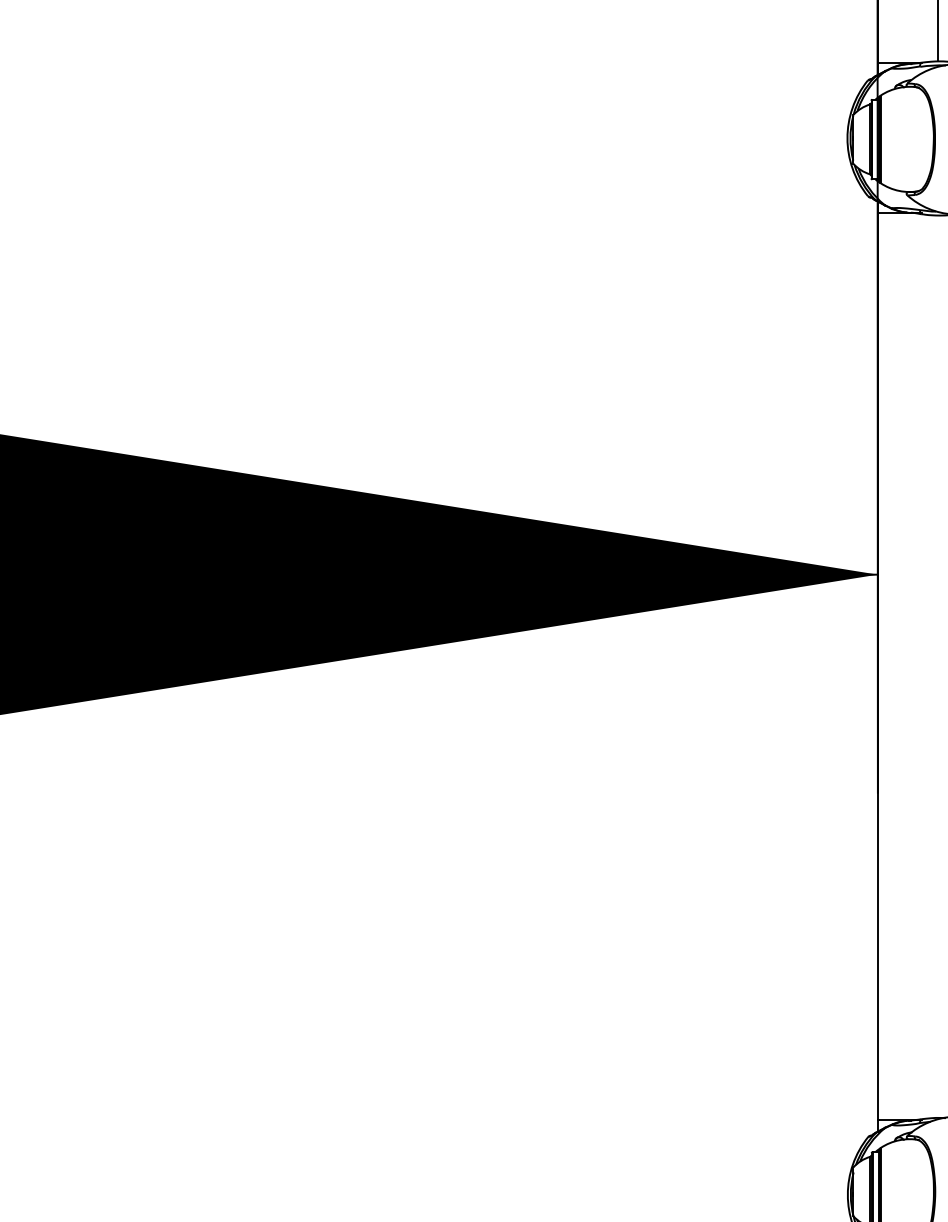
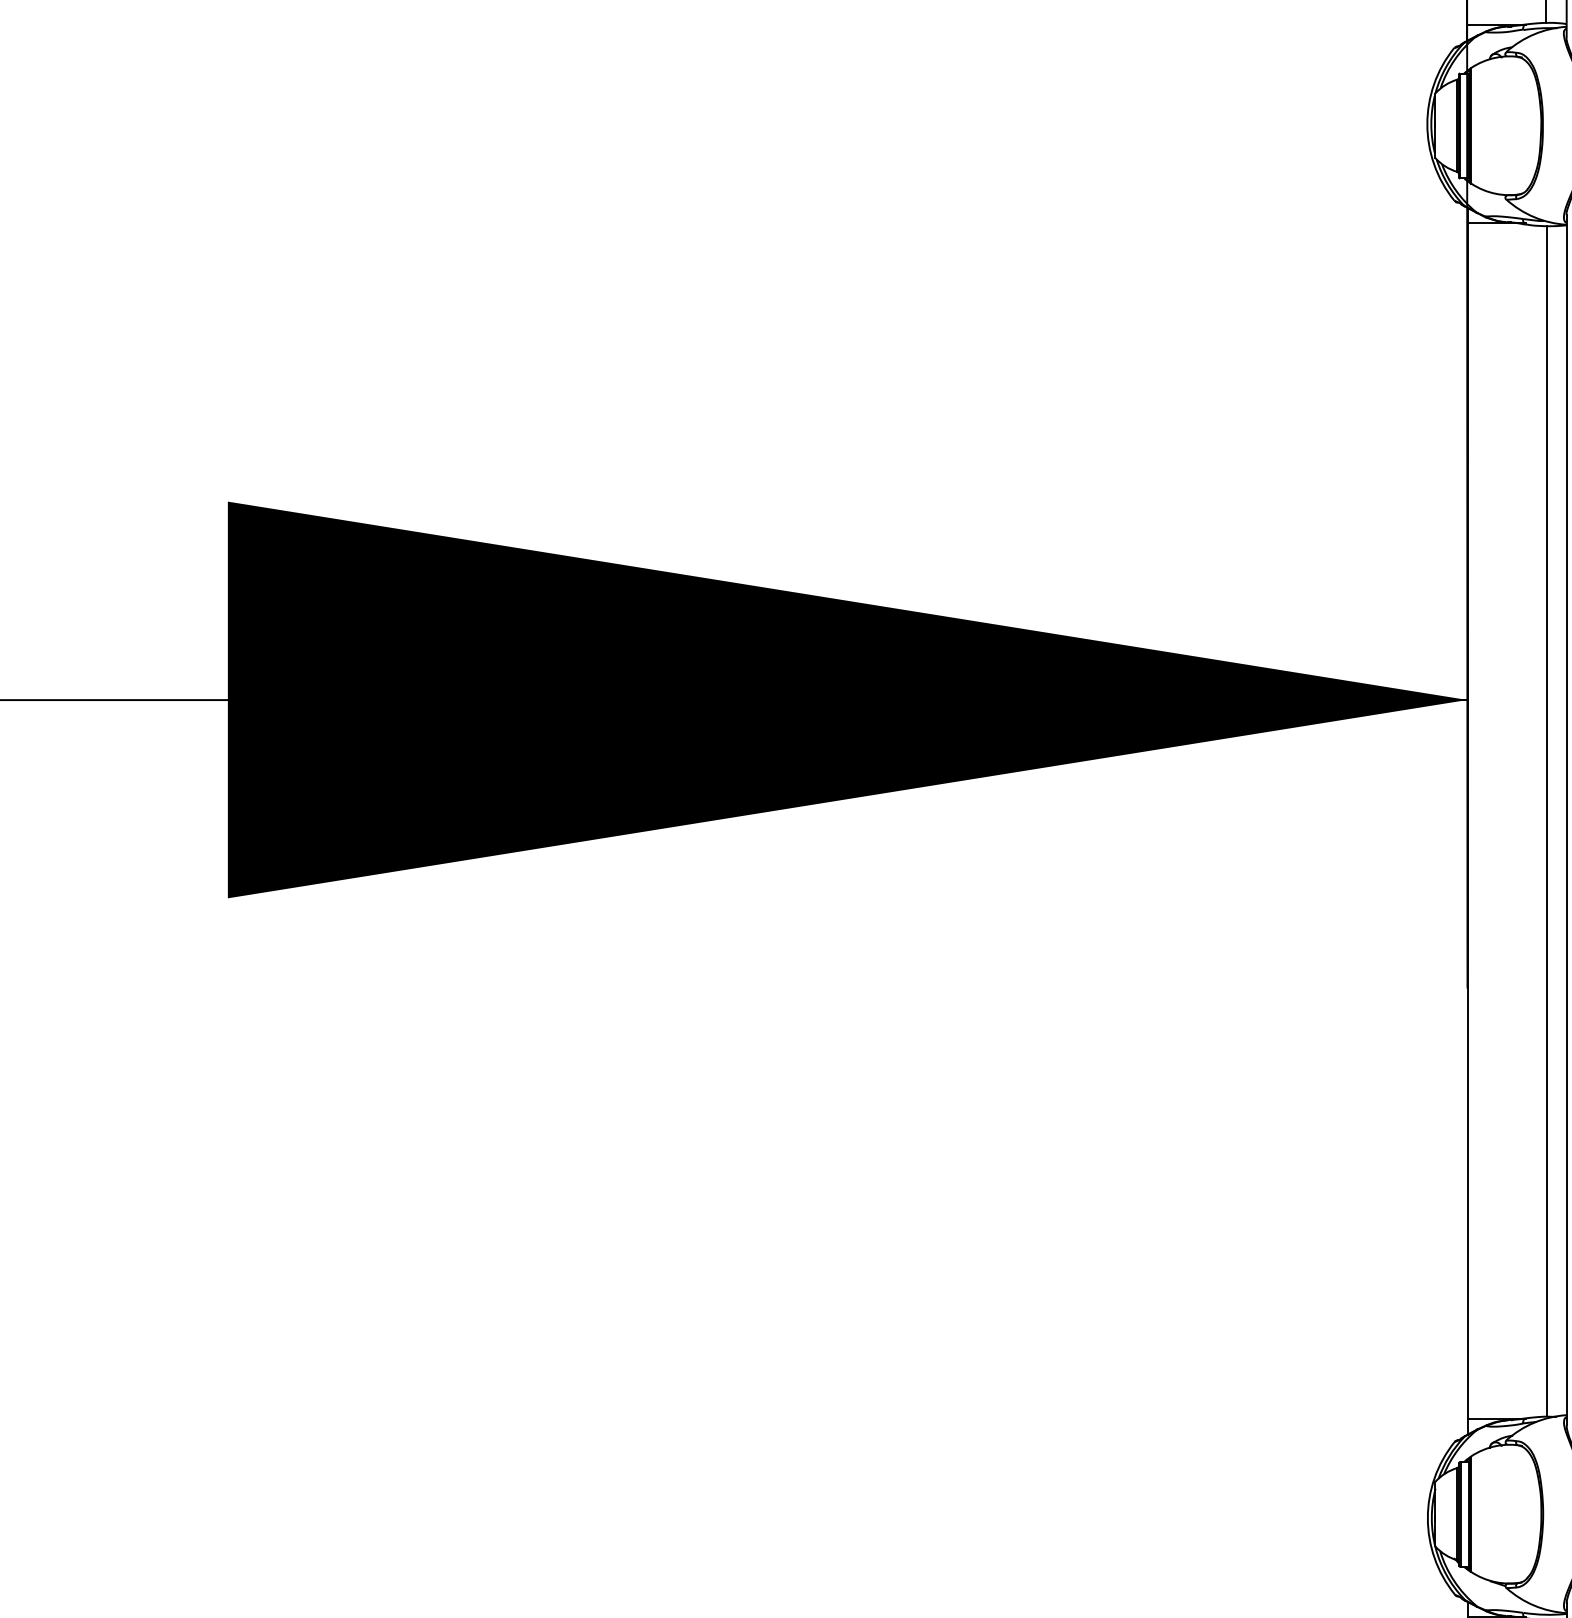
line: (937, 666) -> (1546, 820), added

